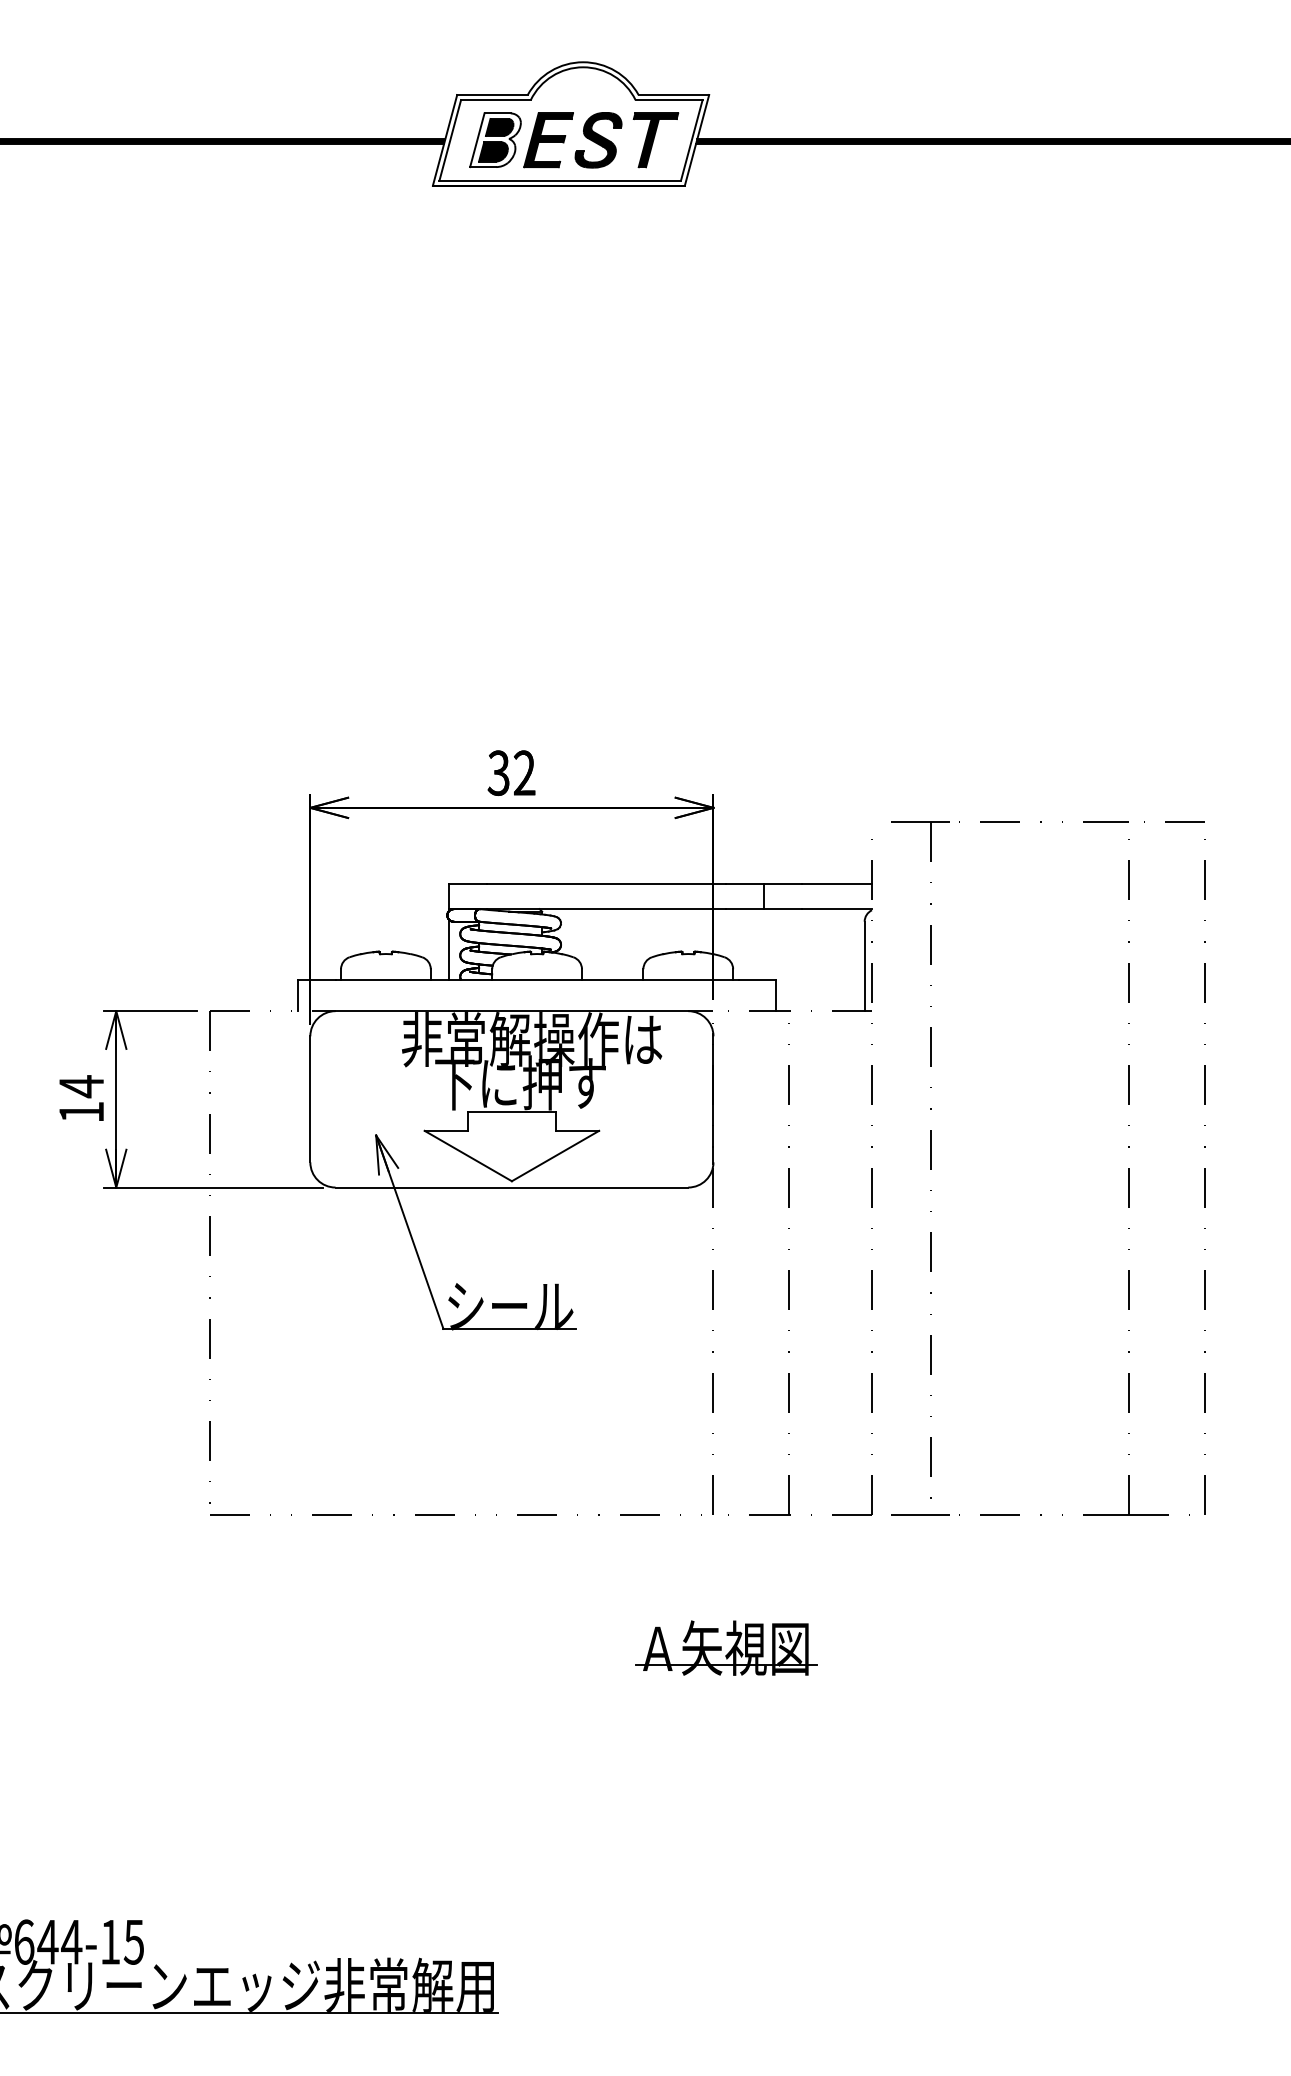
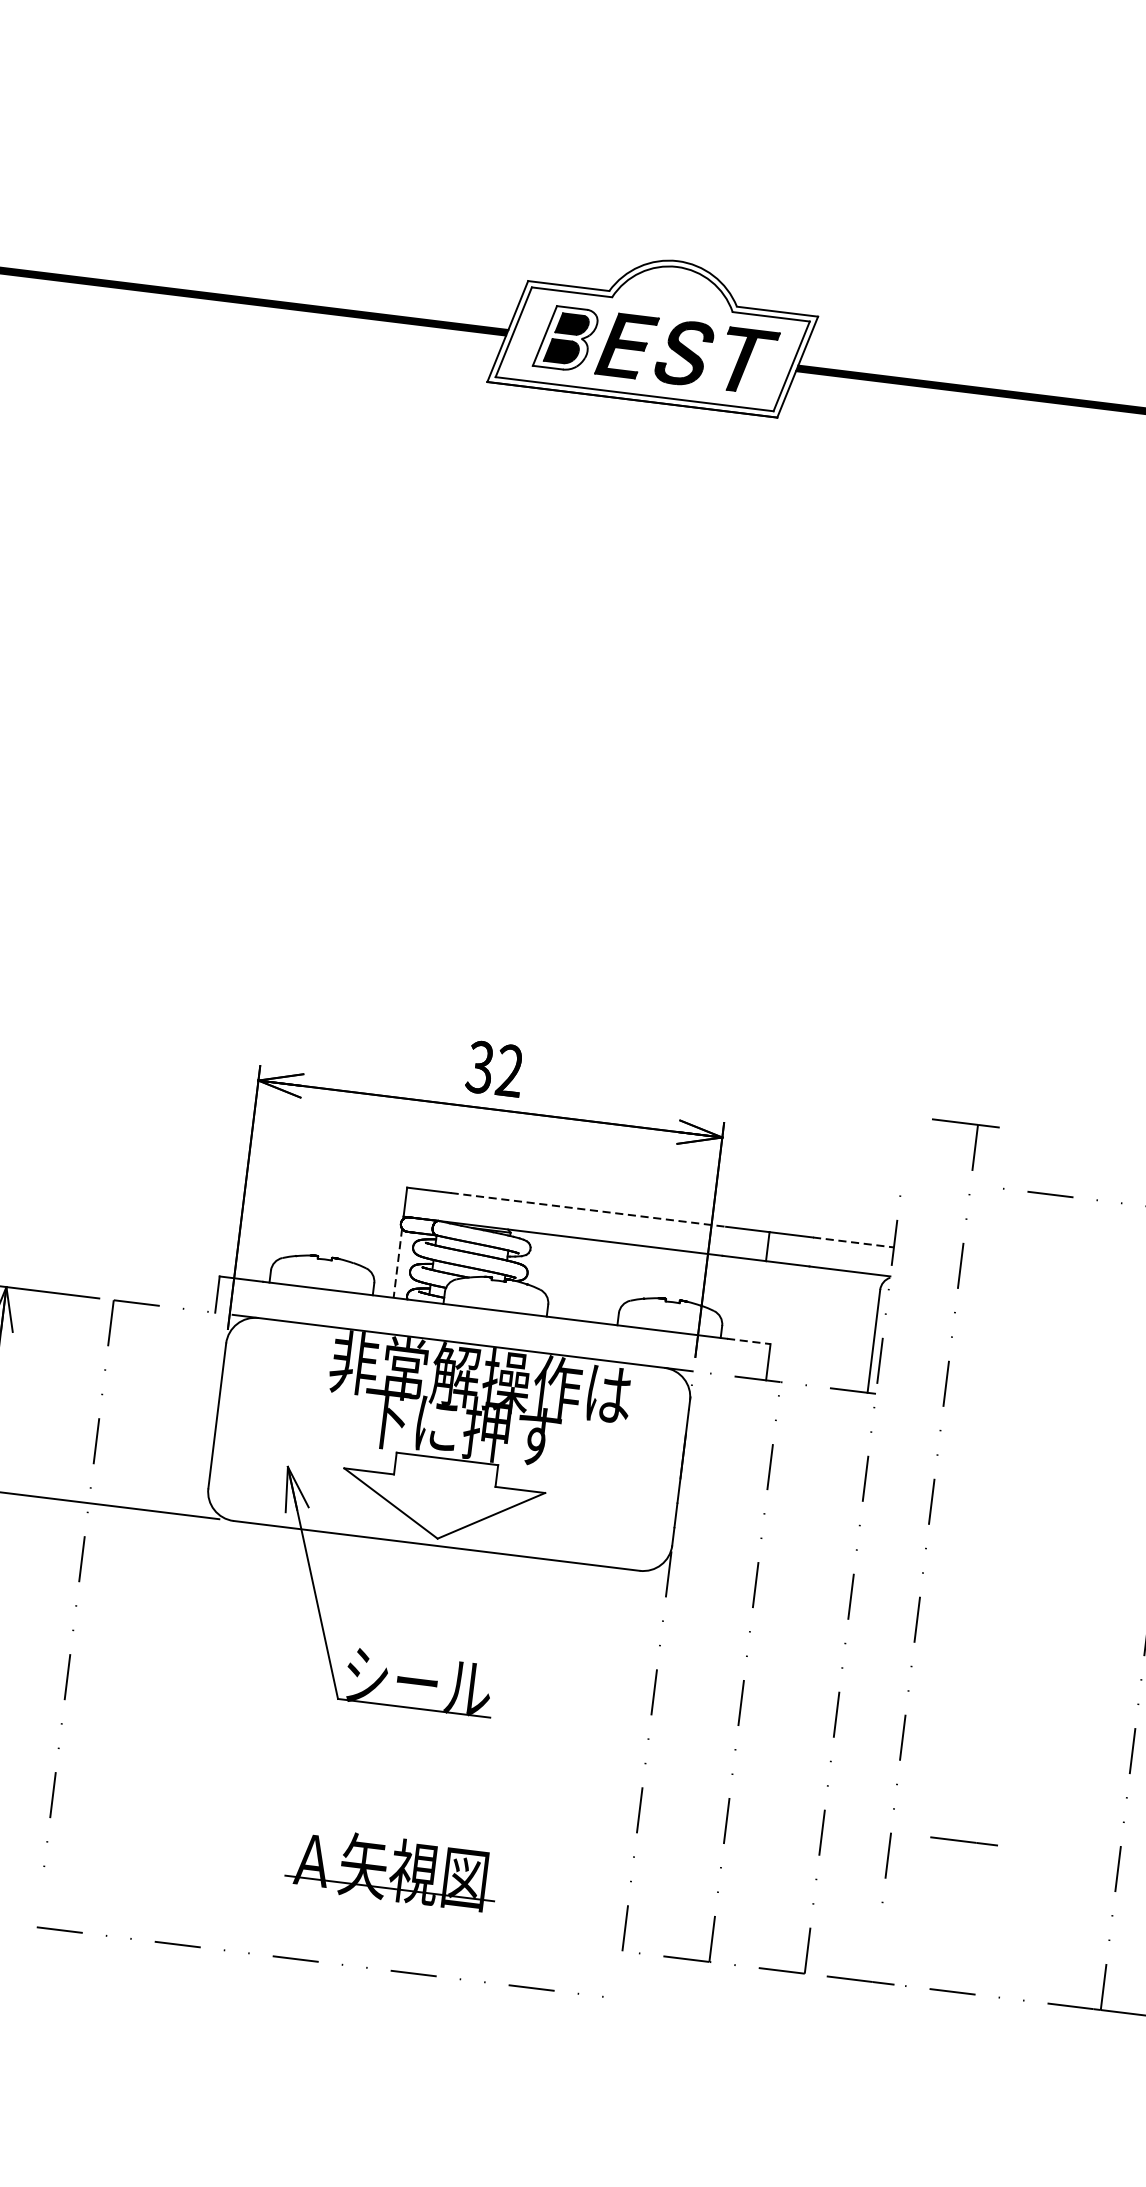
line: (606, 883) -> (588, 1209), solid -> dashed
line: (837, 883) -> (854, 1242), solid -> dashed
line: (448, 950) -> (397, 1264), solid -> dashed
line: (757, 979) -> (748, 1341), solid -> dashed
part: (930, 1159) -> (929, 1512), moved
line: (994, 1384) -> (964, 1840), added
line: (454, 1514) -> (318, 1961), moved
part: (726, 1647) -> (391, 1868), moved

